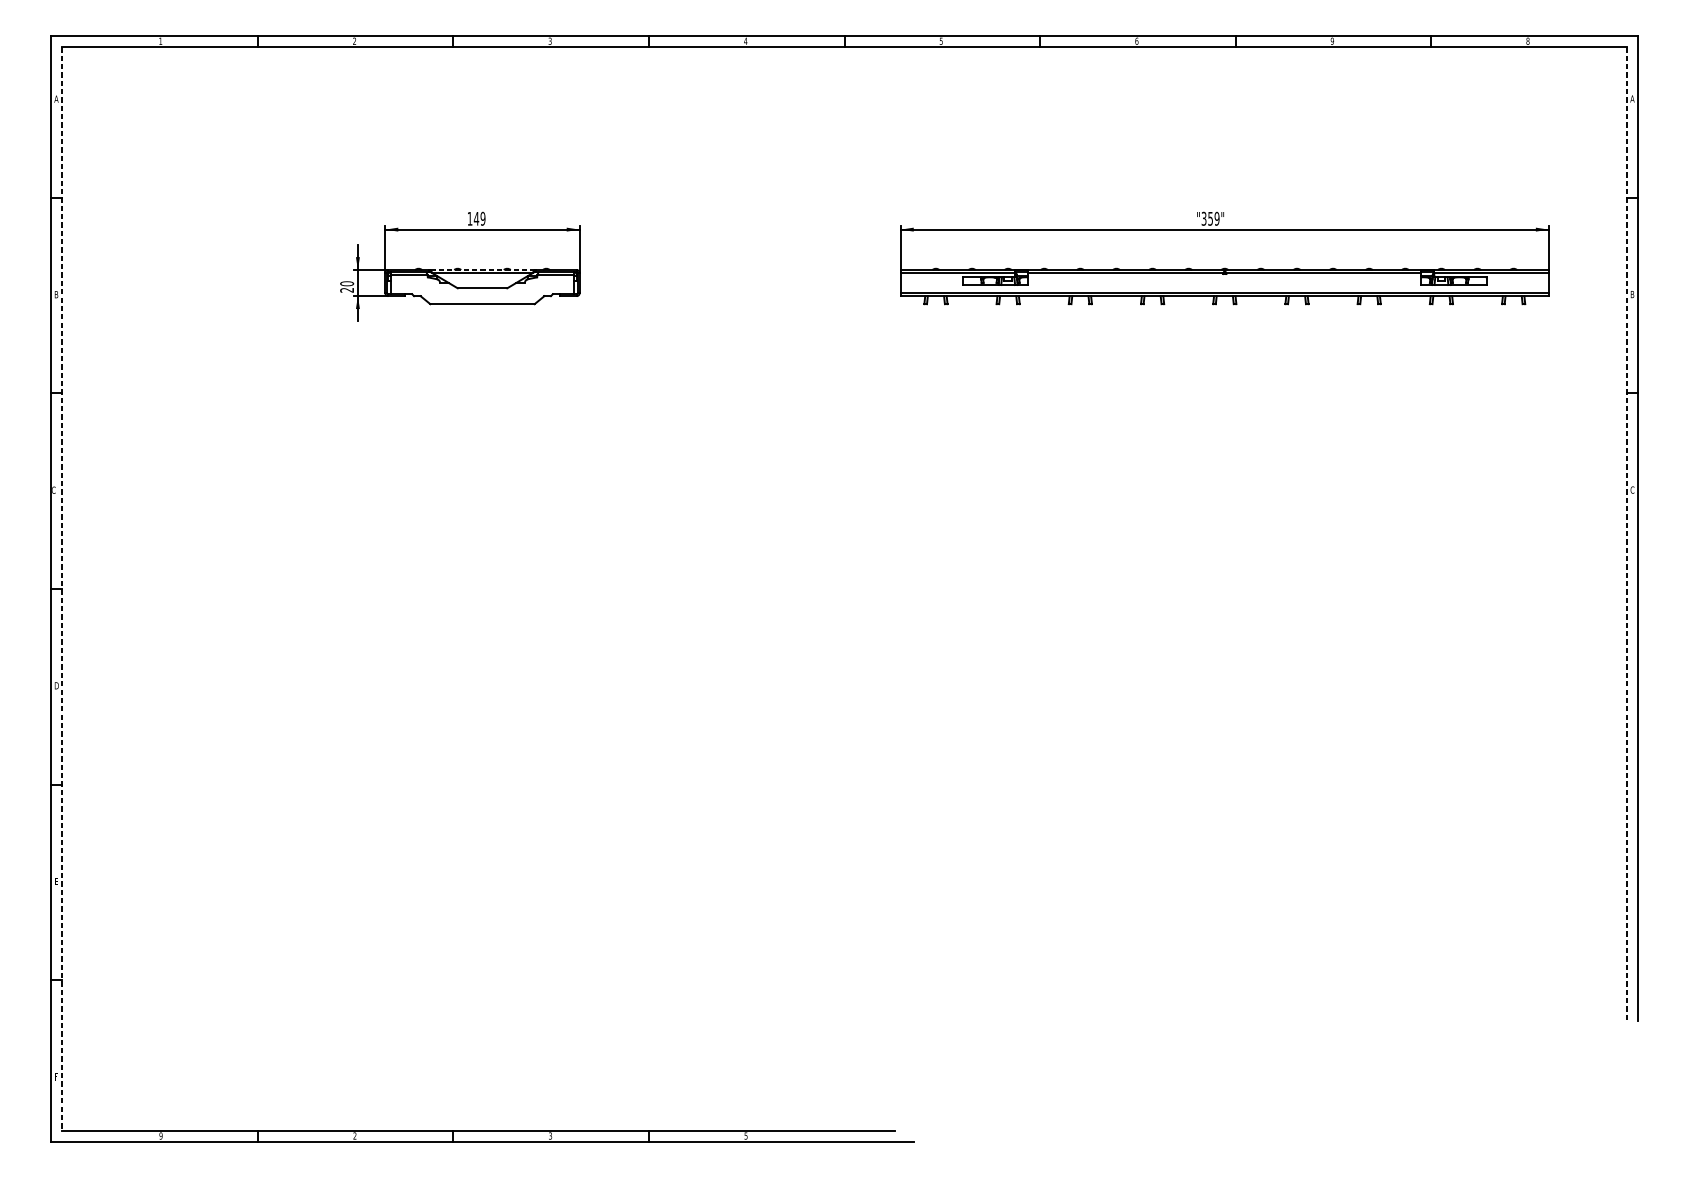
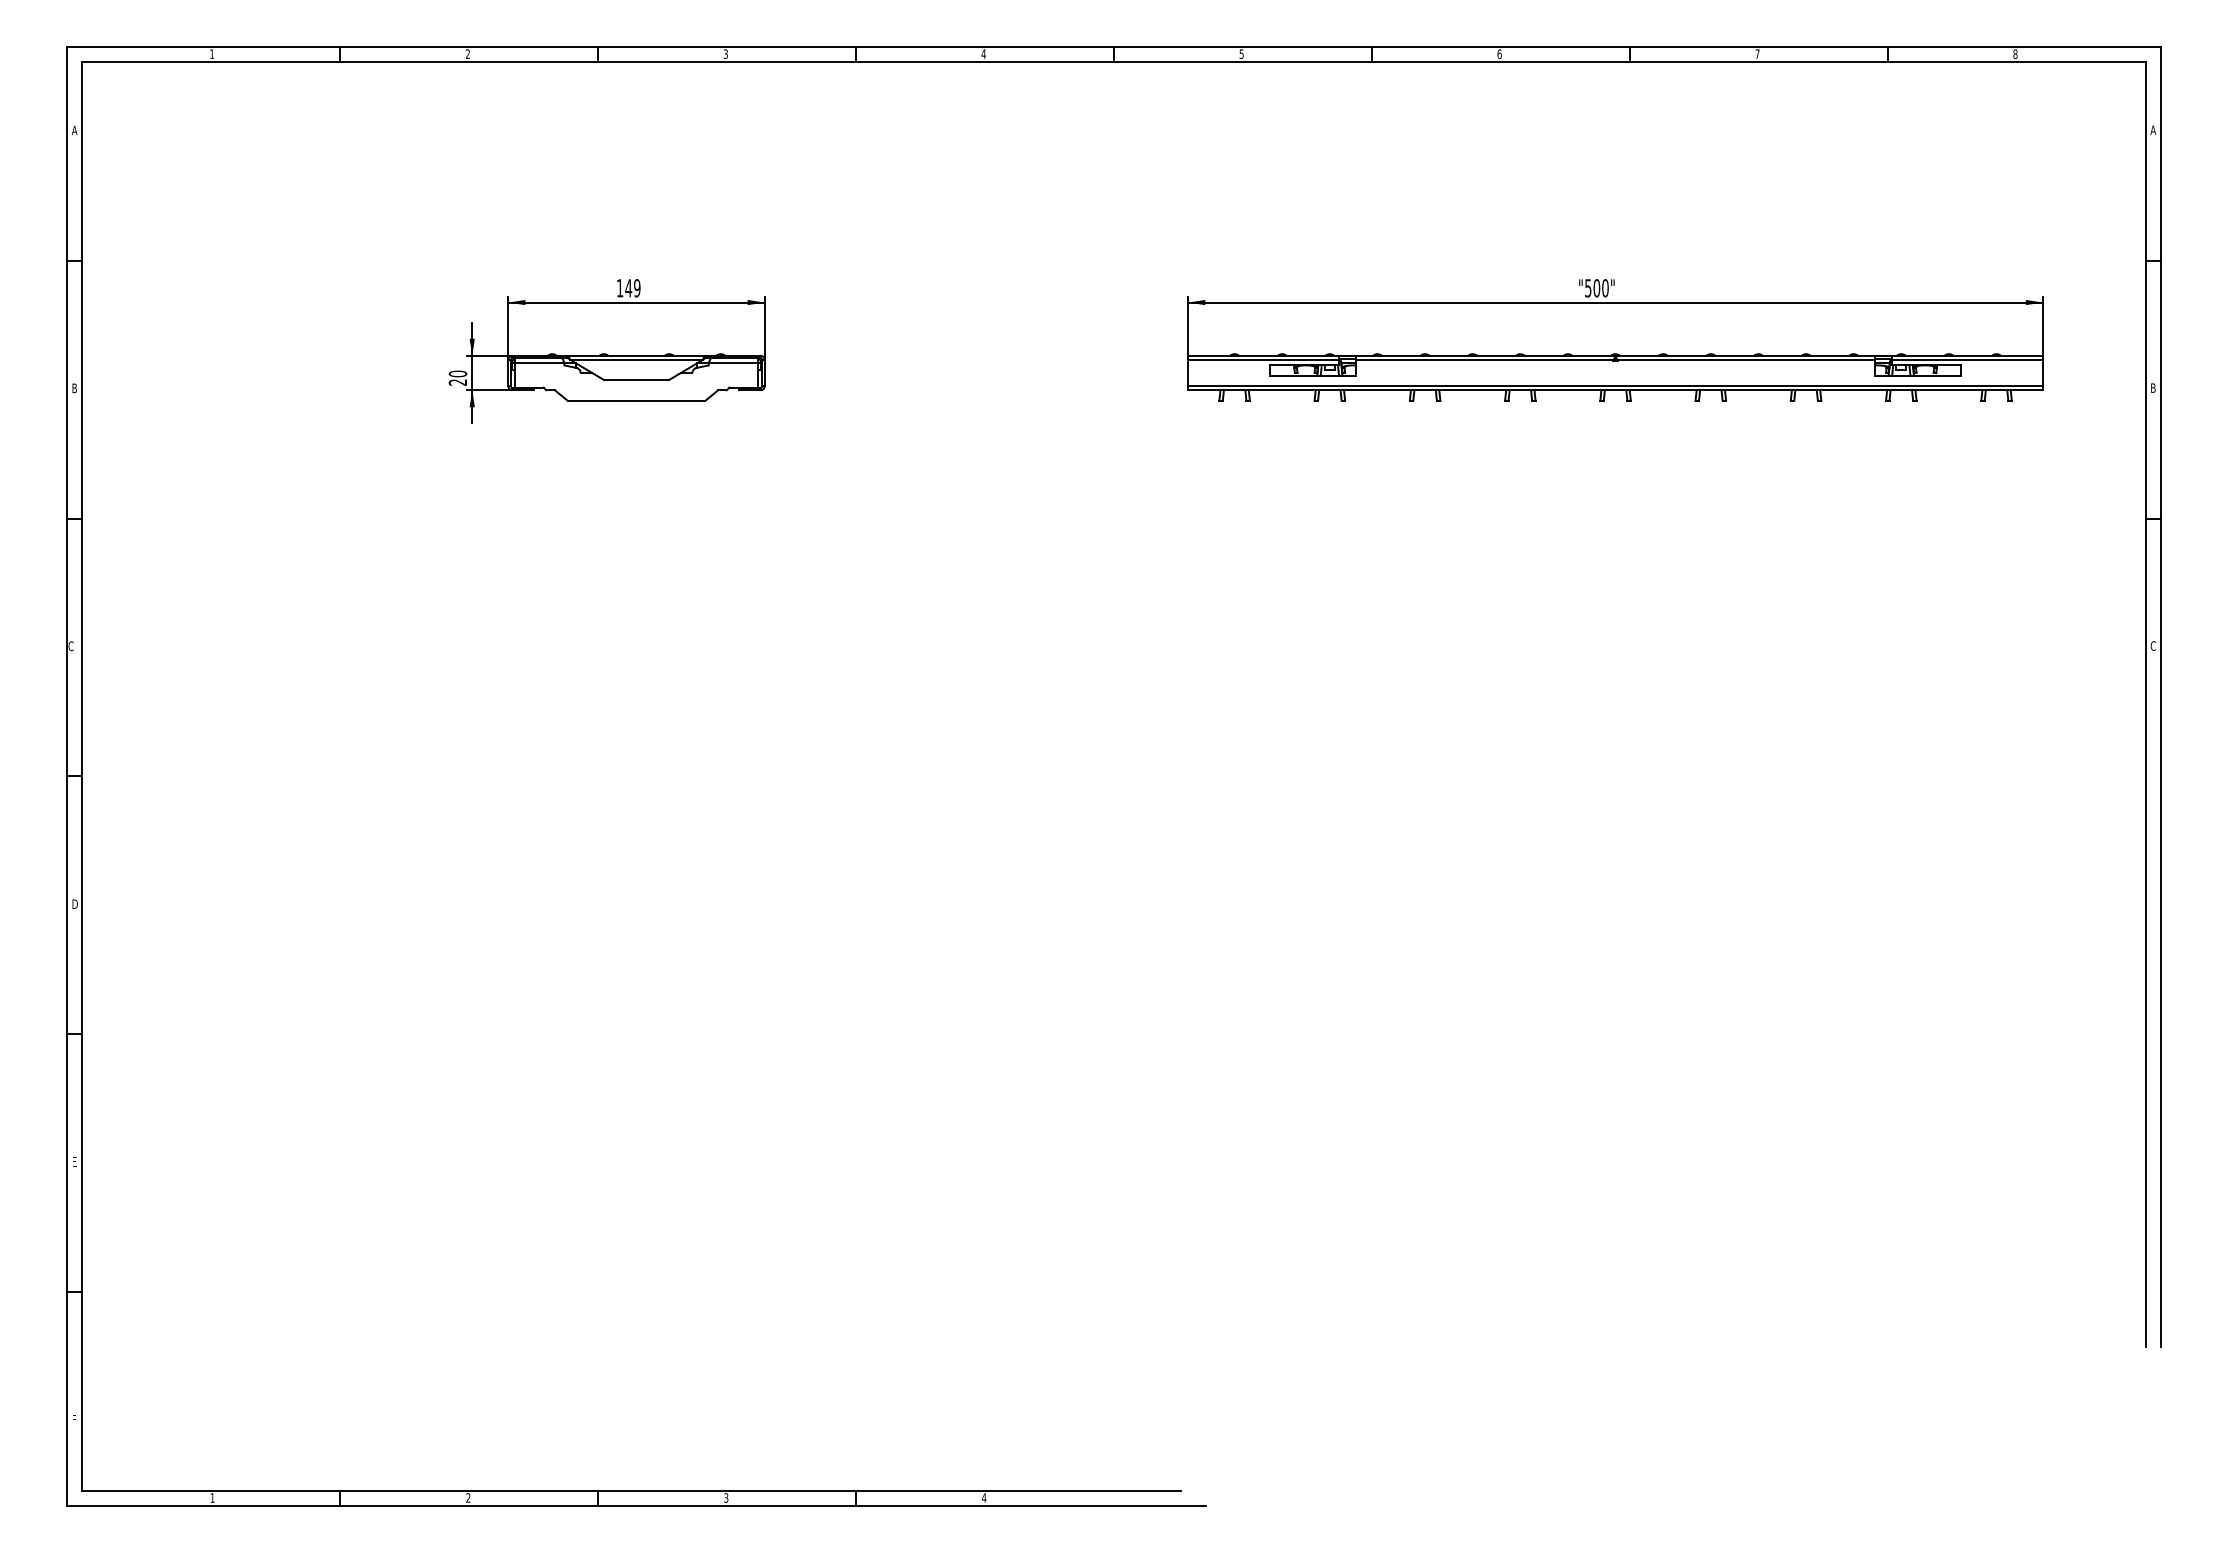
text: (1332, 40) -> (1757, 53), 9 -> 7
text: (1210, 218) -> (1596, 288), "359" -> "500"
line: (482, 269) -> (636, 355), dashed -> solid
line: (1626, 534) -> (2145, 704), dashed -> solid
line: (62, 589) -> (82, 776), dashed -> solid
text: (160, 1135) -> (212, 1497), 9 -> 1
text: (745, 1135) -> (983, 1497), 5 -> 4

